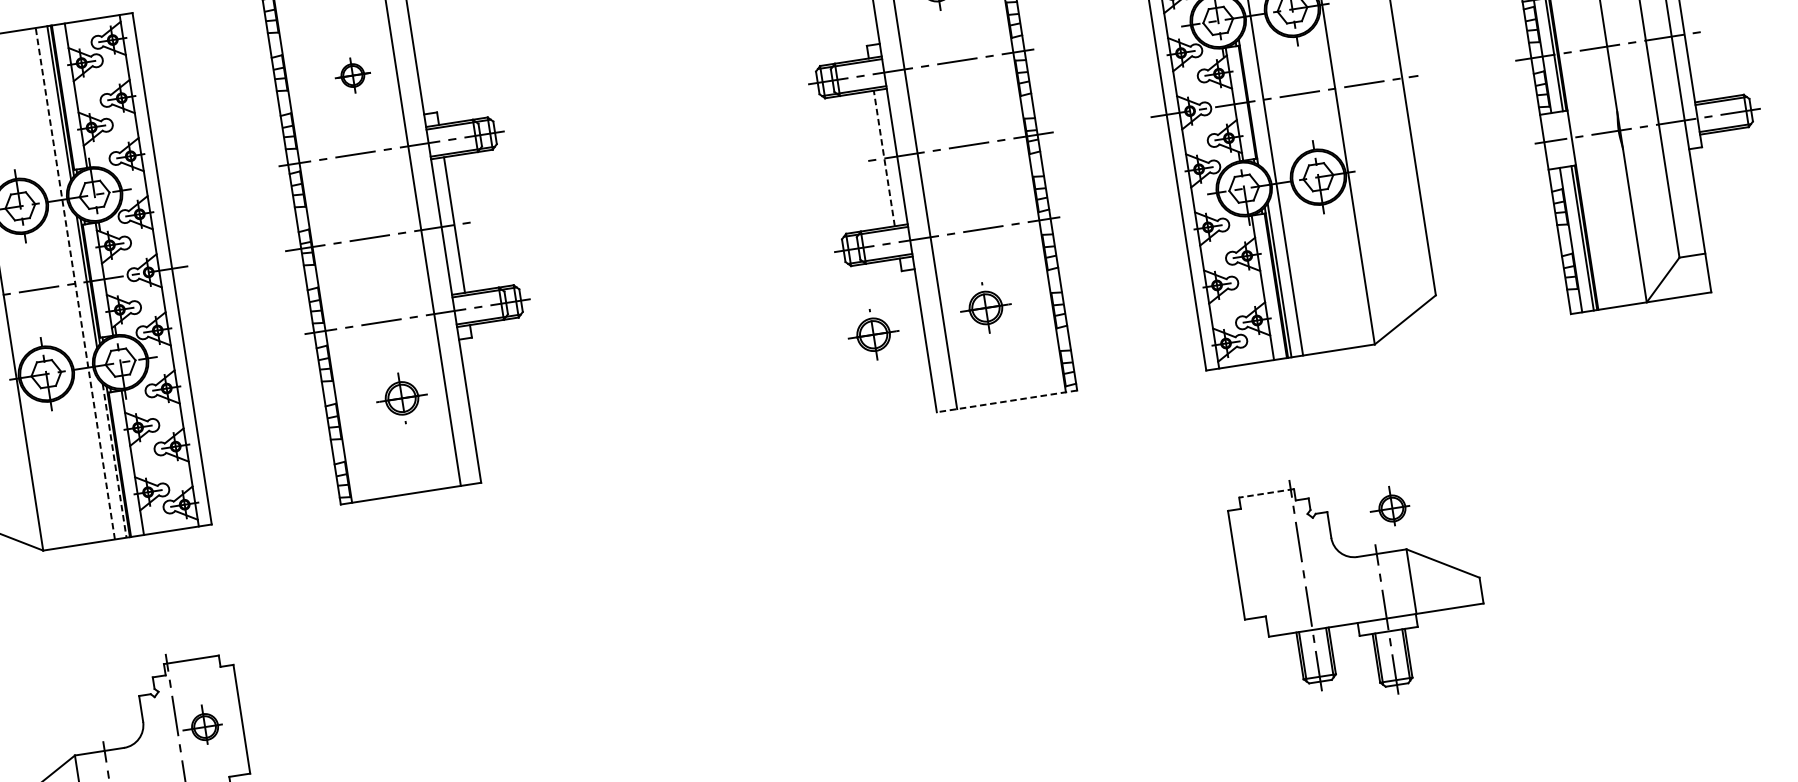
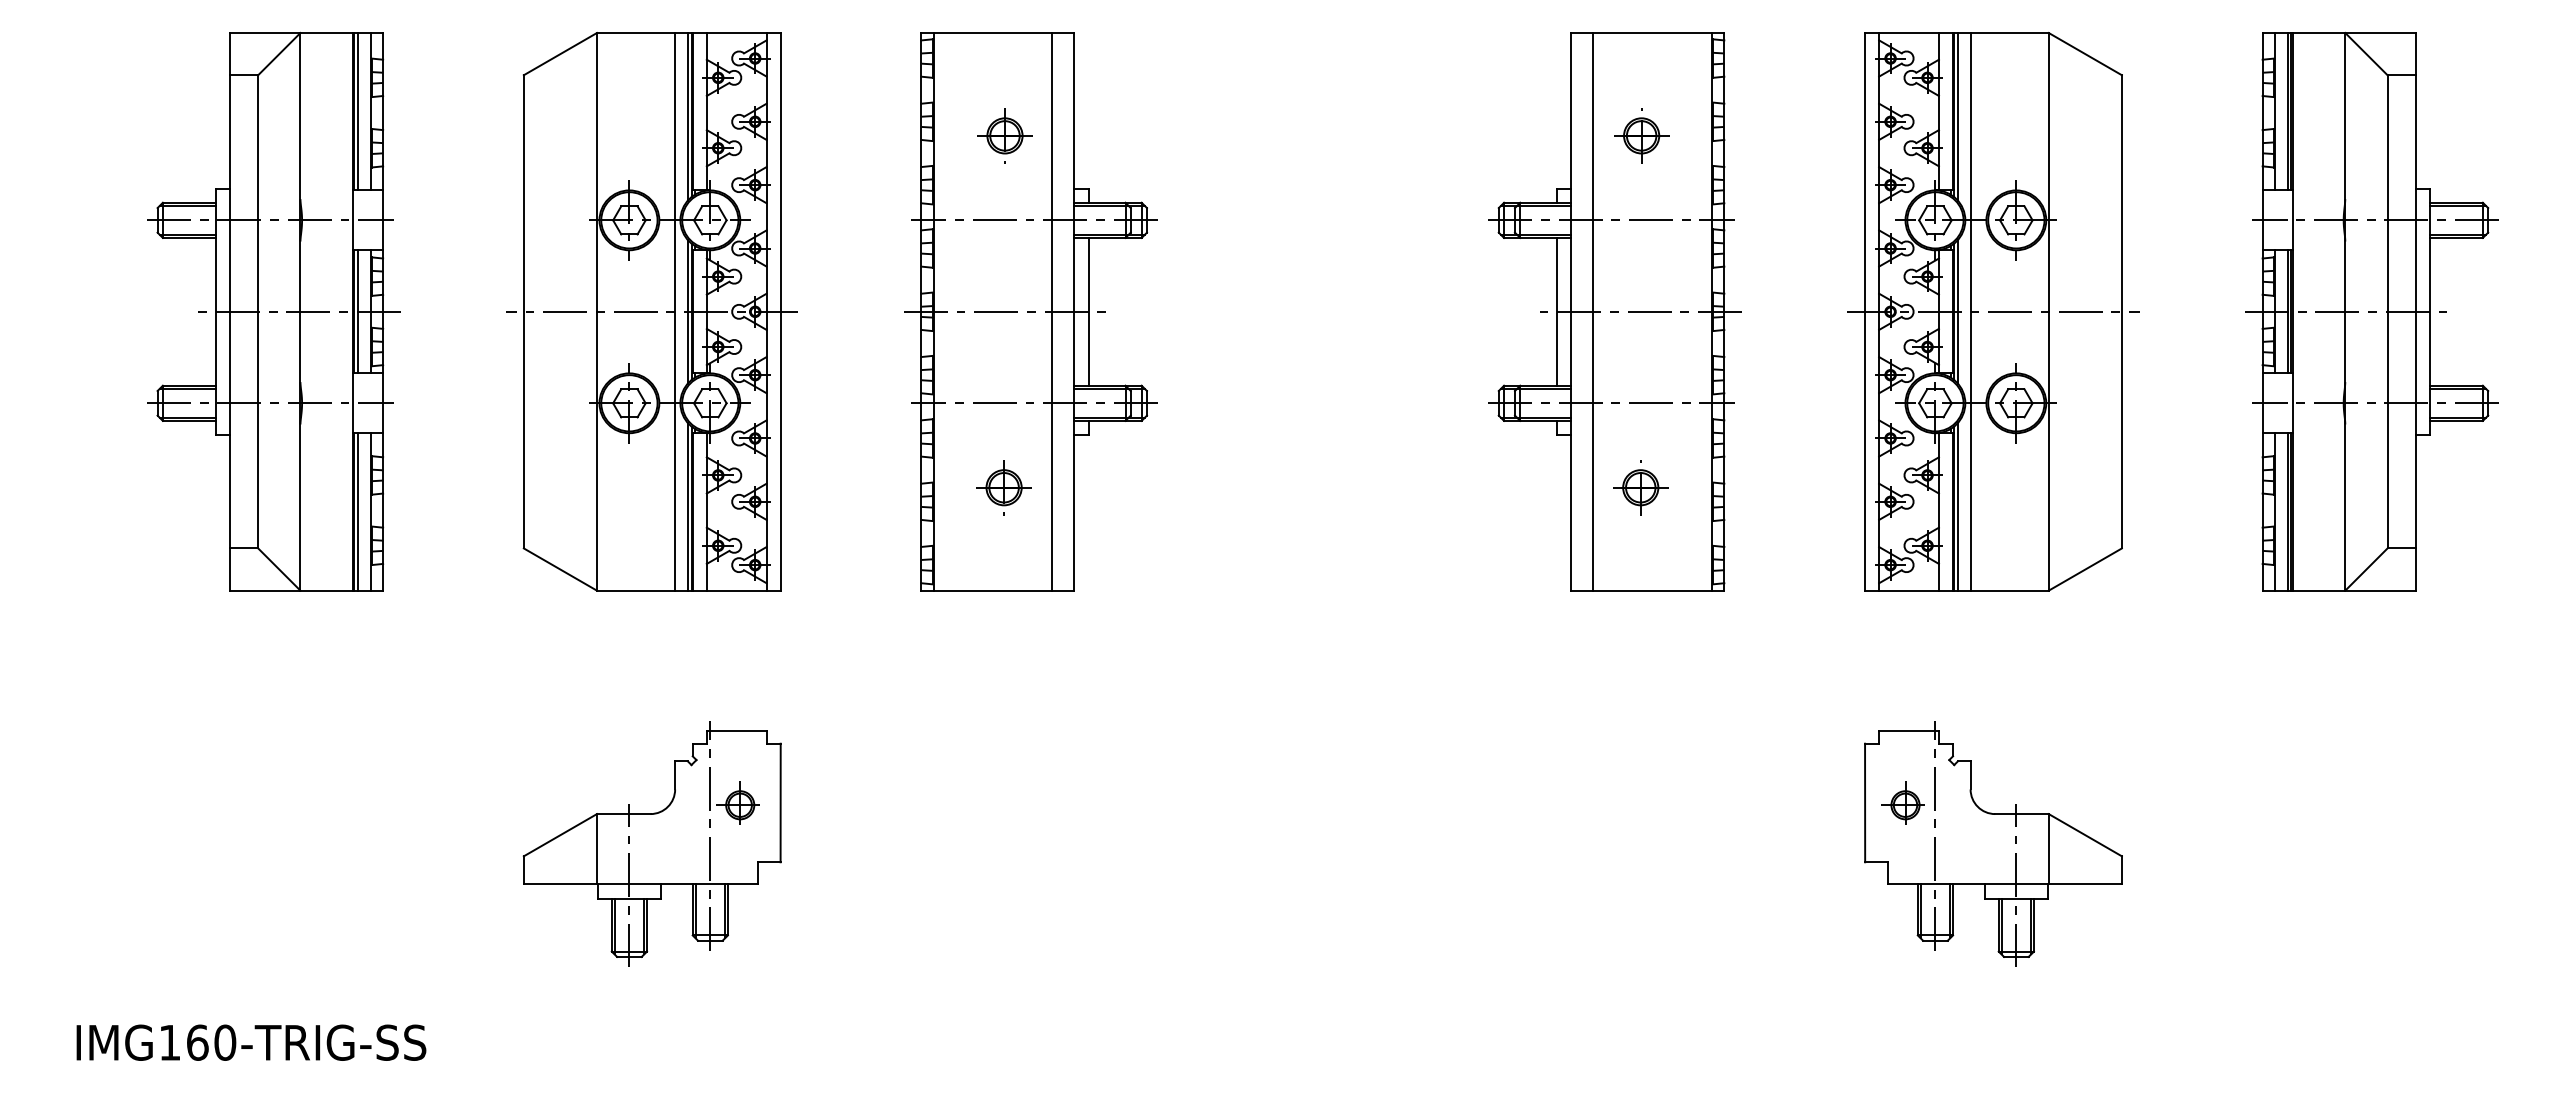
part: (352, 75) -> (1004, 135), size x1.43
line: (1251, 101) -> (1957, 311), added
line: (884, 158) -> (1557, 311), dashed -> solid
line: (75, 283) -> (675, 311), dashed -> solid
part: (873, 334) -> (1516, 497), removed
line: (1006, 401) -> (1647, 590), dashed -> solid
line: (114, 460) -> (687, 506), dashed -> solid
line: (1267, 493) -> (1909, 731), dashed -> solid
part: (1389, 506) -> (1902, 802), moved

